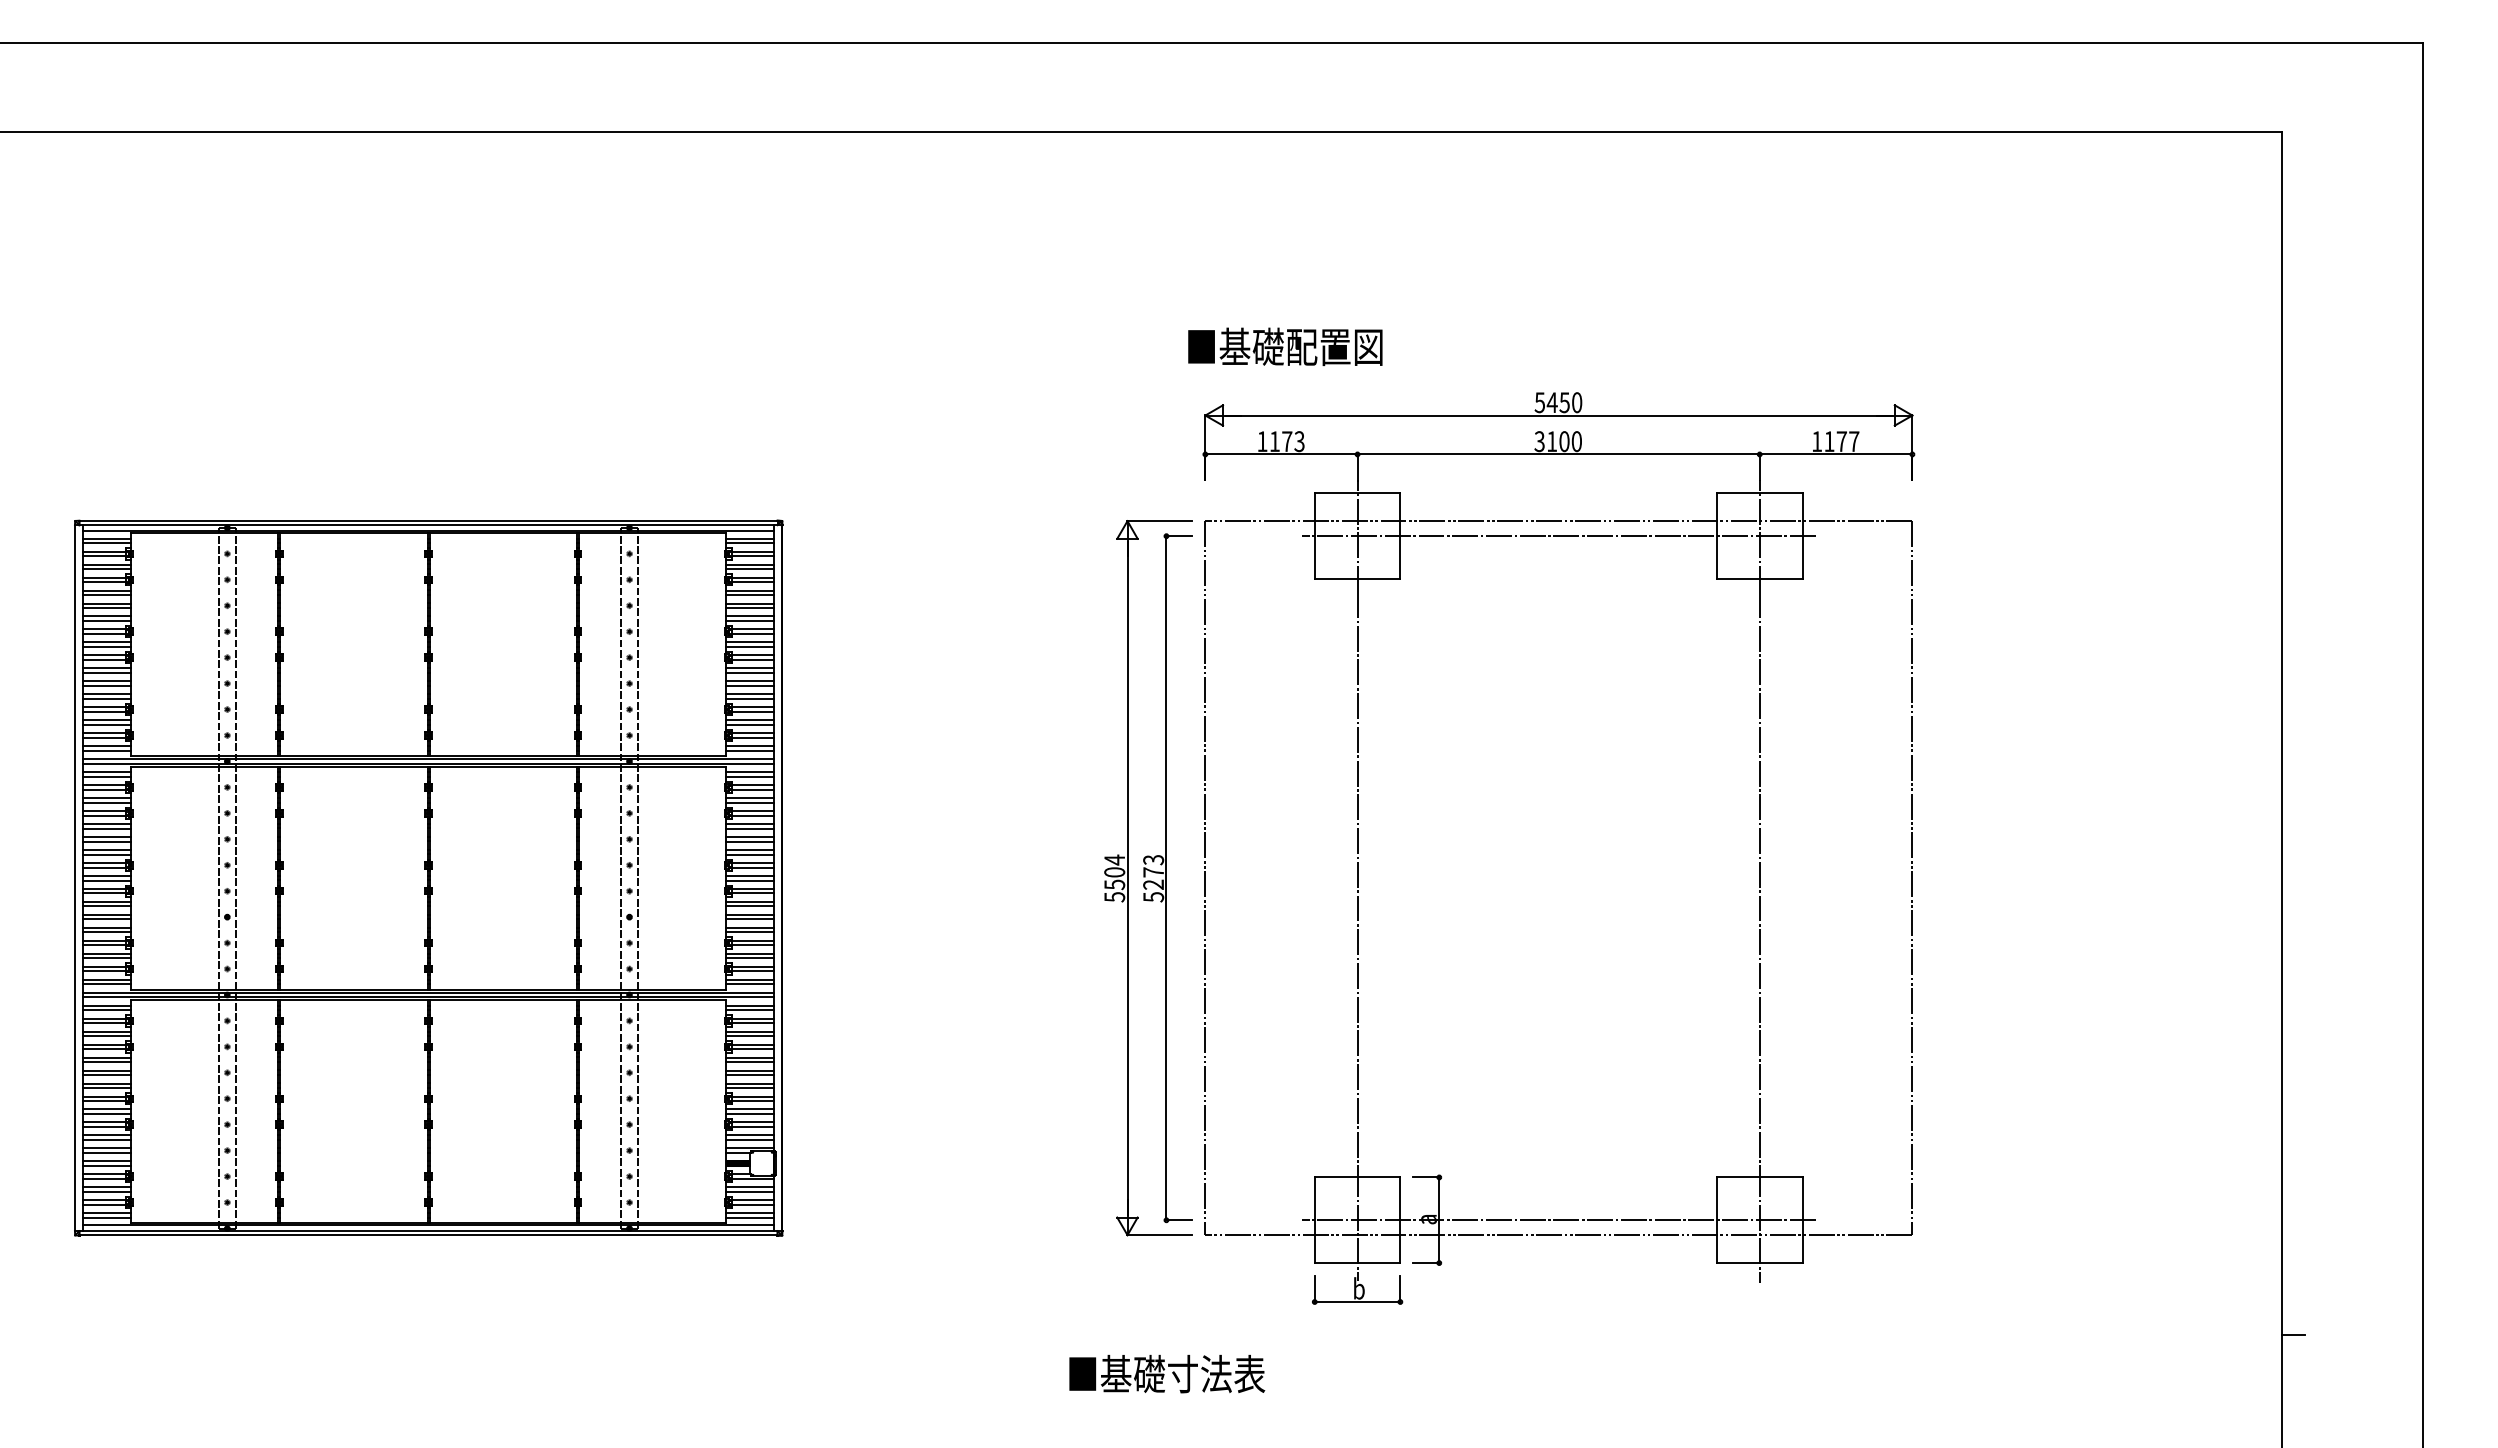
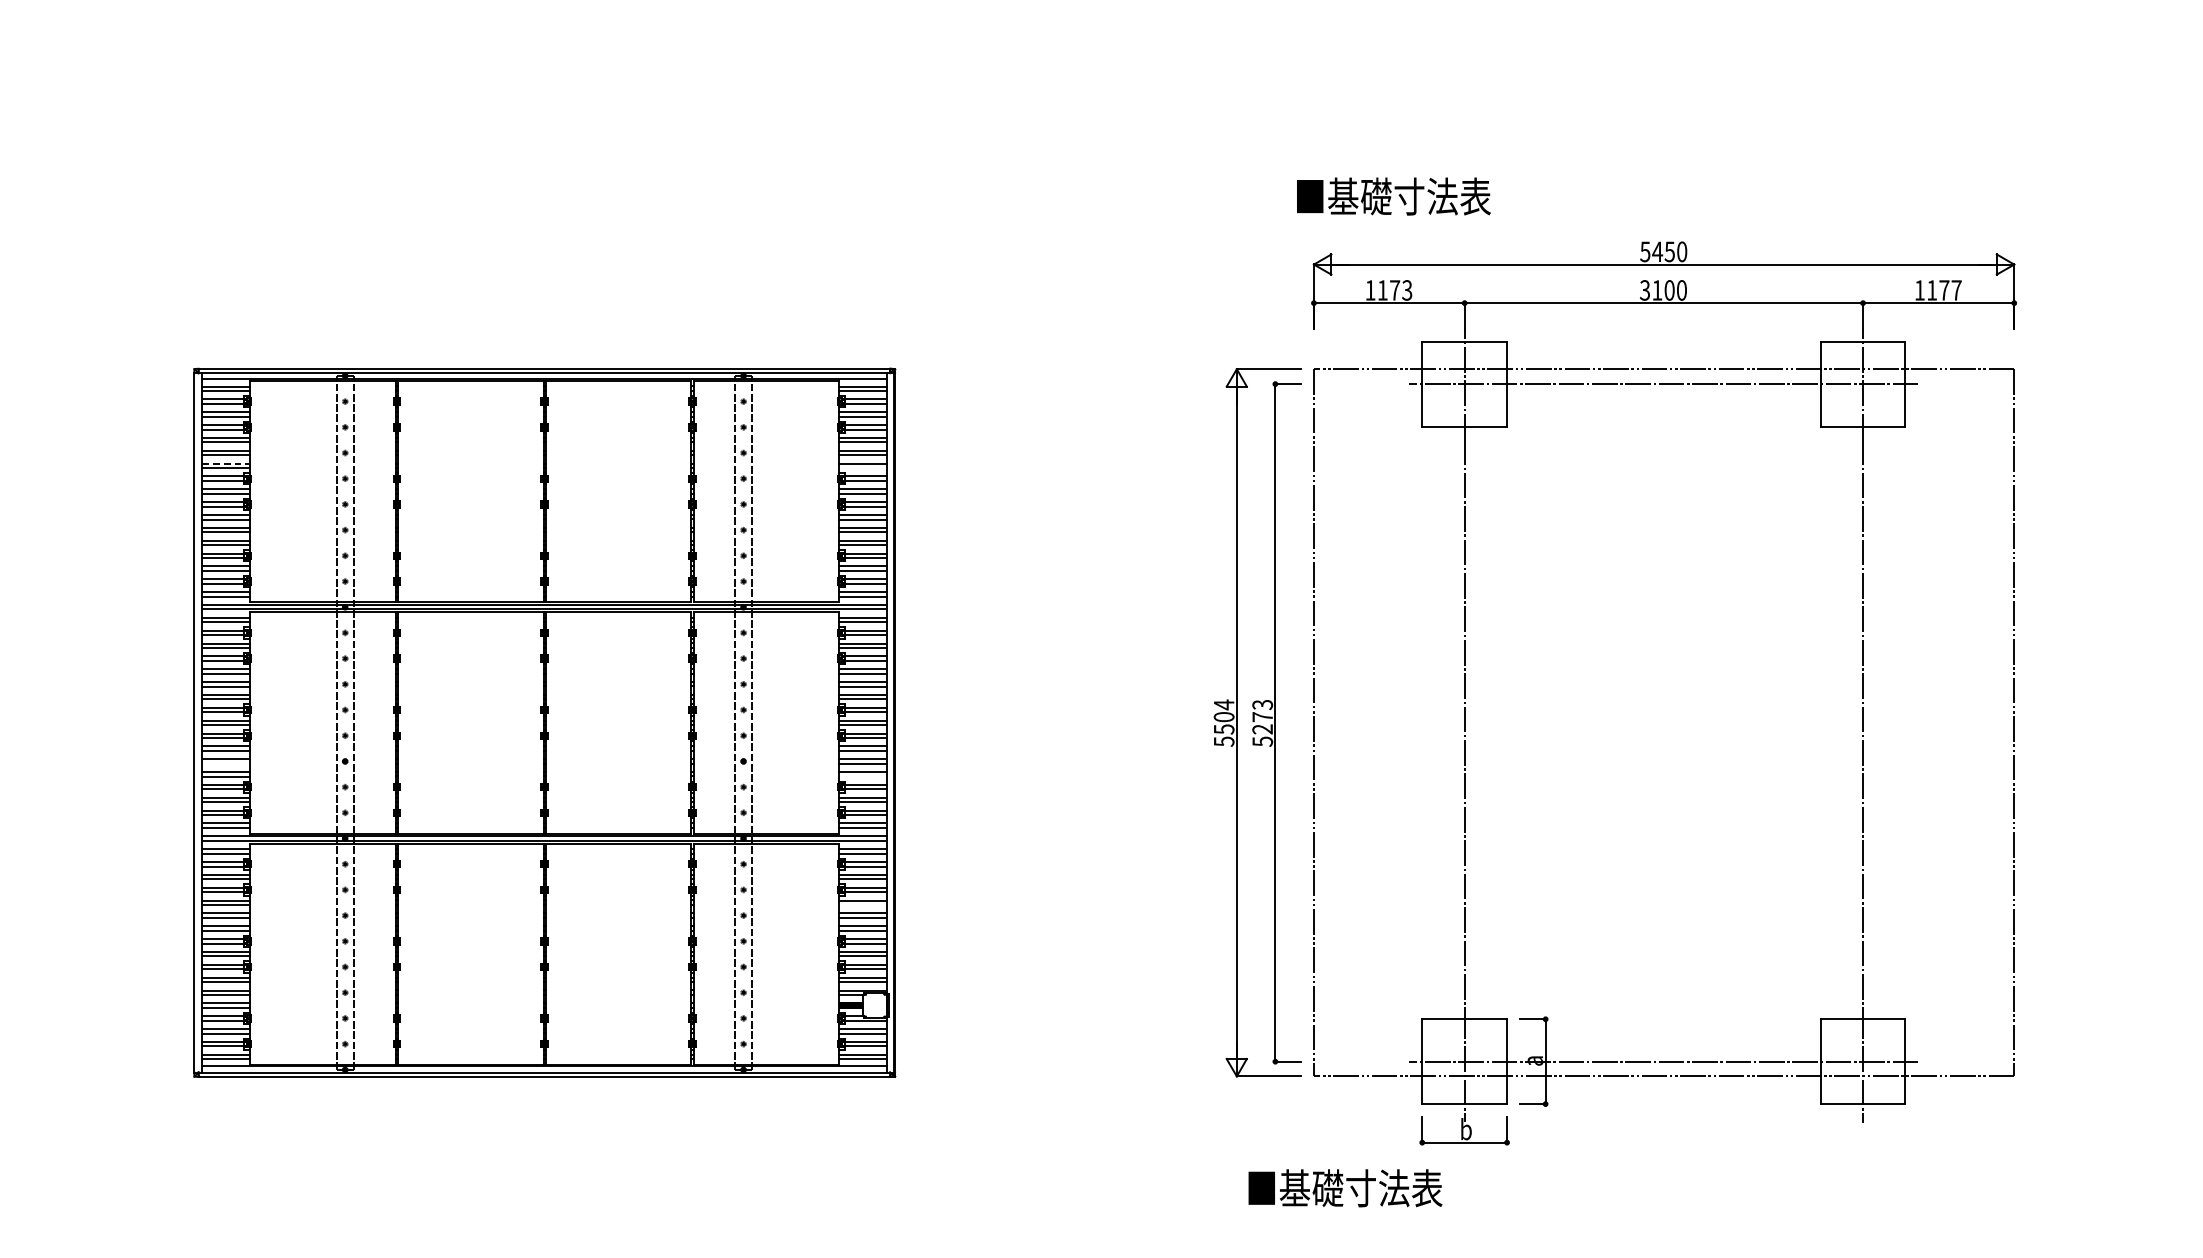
text: (1334, 346) -> (1441, 196), ■基礎配置図 -> ■基礎寸法表
line: (107, 616) -> (226, 463), solid -> dashed
line: (749, 621) -> (862, 468), removed
line: (106, 919) -> (225, 763), removed
line: (749, 932) -> (862, 776), removed
line: (749, 1062) -> (862, 905), removed
text: (1167, 1373) -> (1345, 1187), moved

